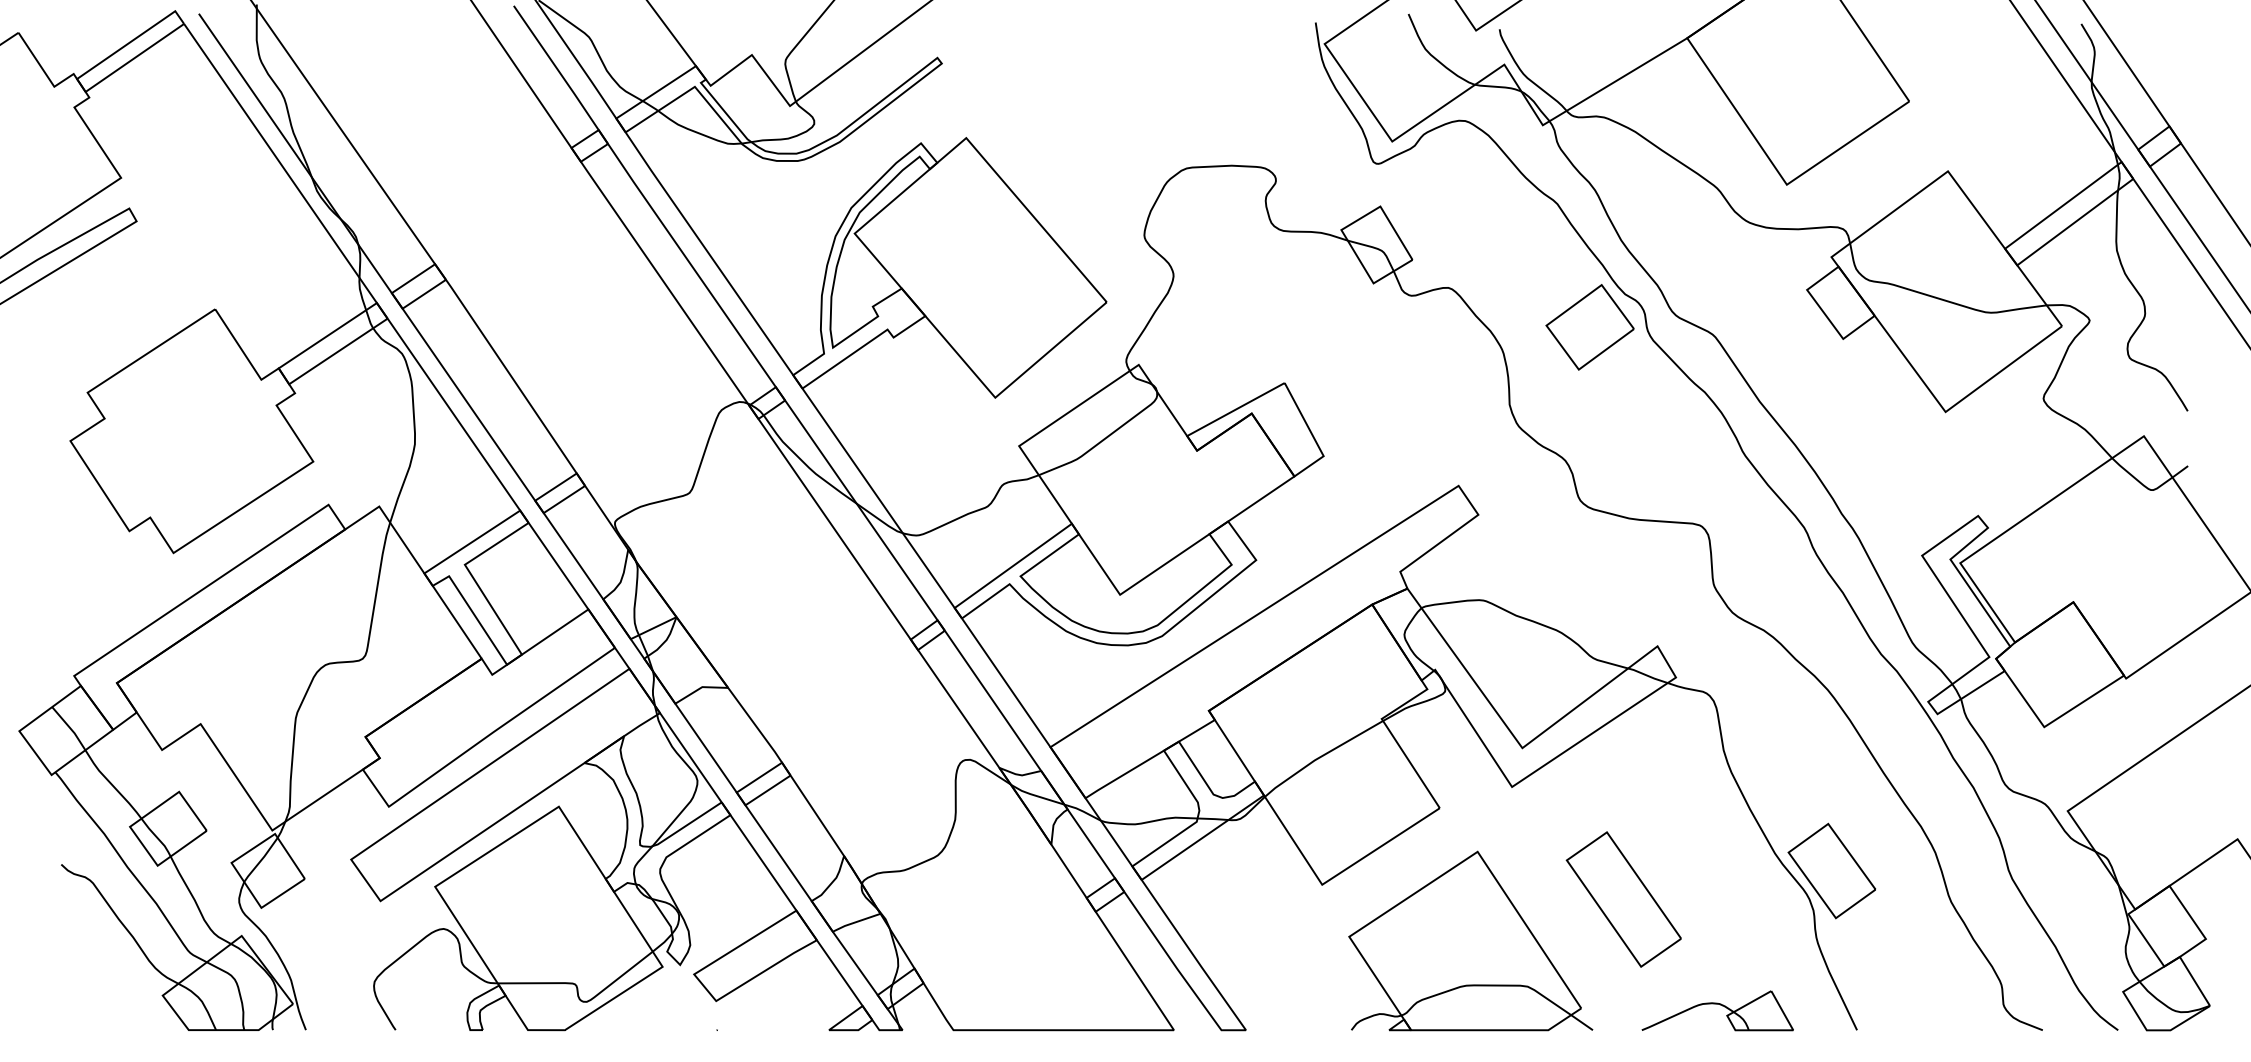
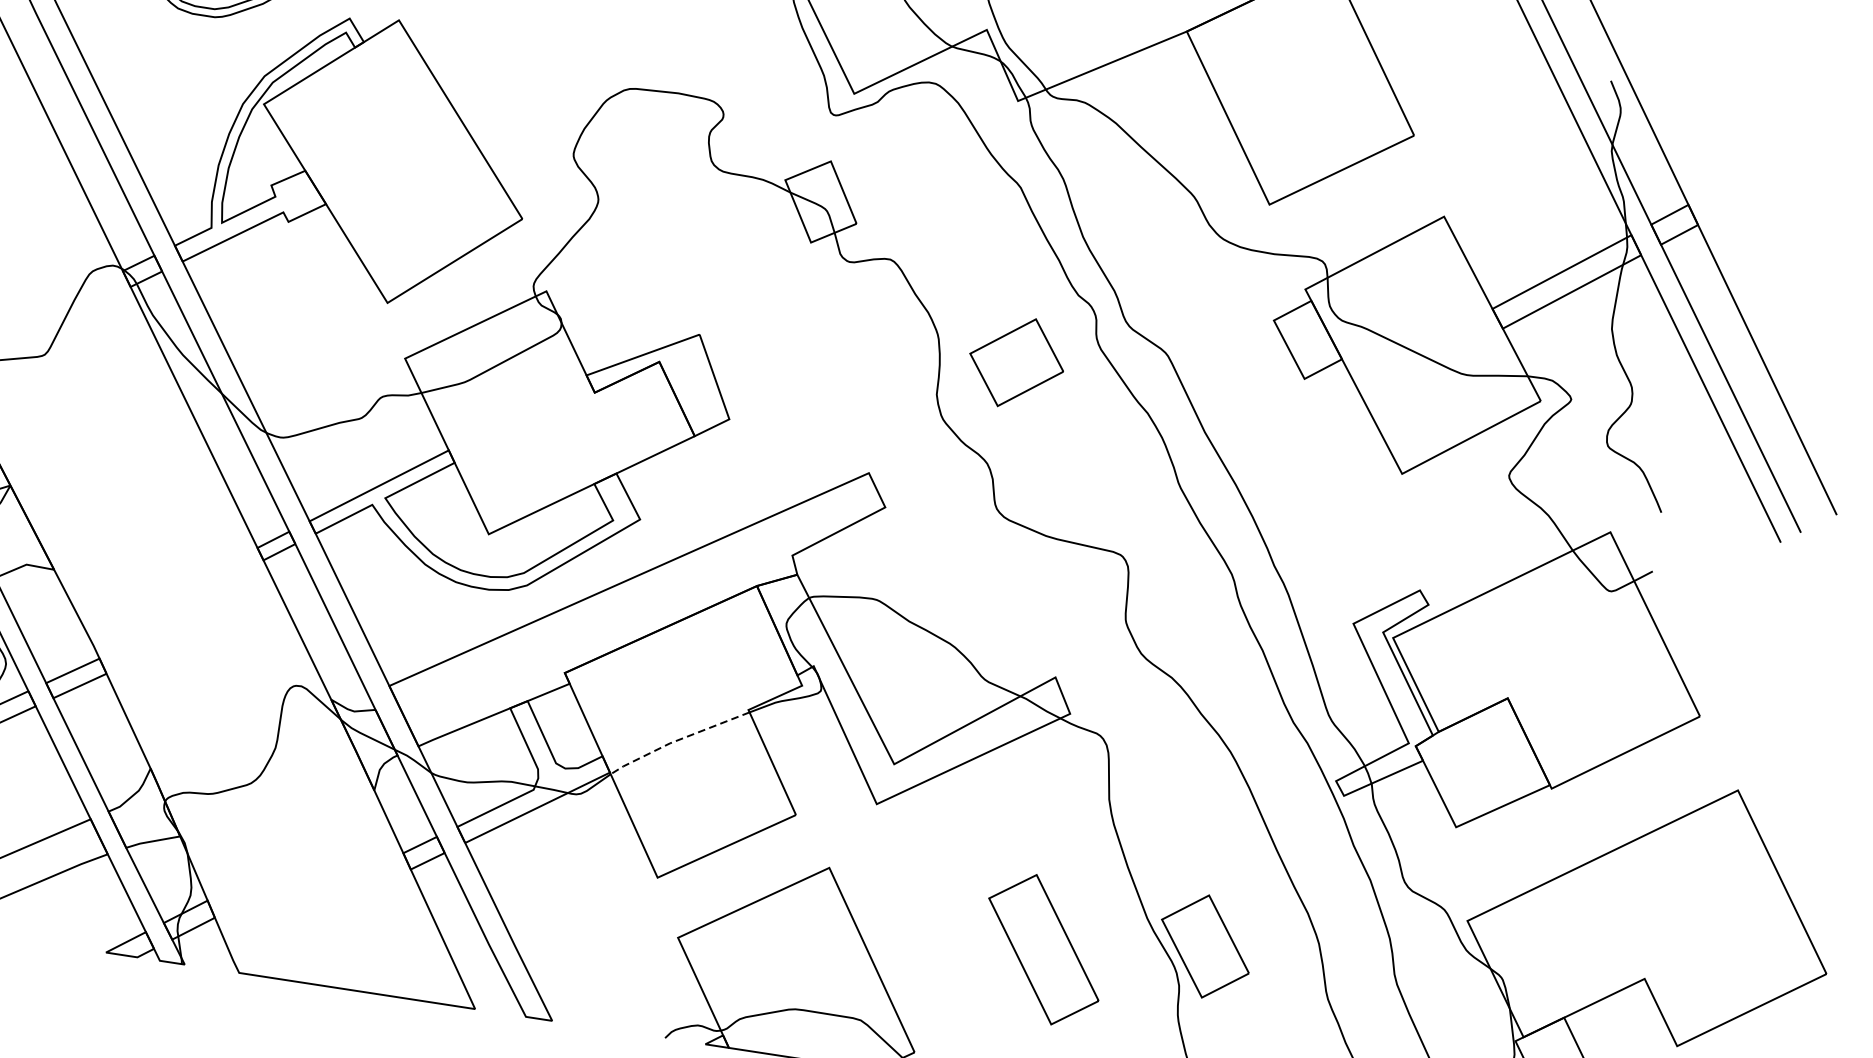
part: (1589, 327) -> (1016, 362), moved
line: (1320, 756) -> (676, 740), solid -> dashed
part: (1623, 899) -> (1043, 949), moved

